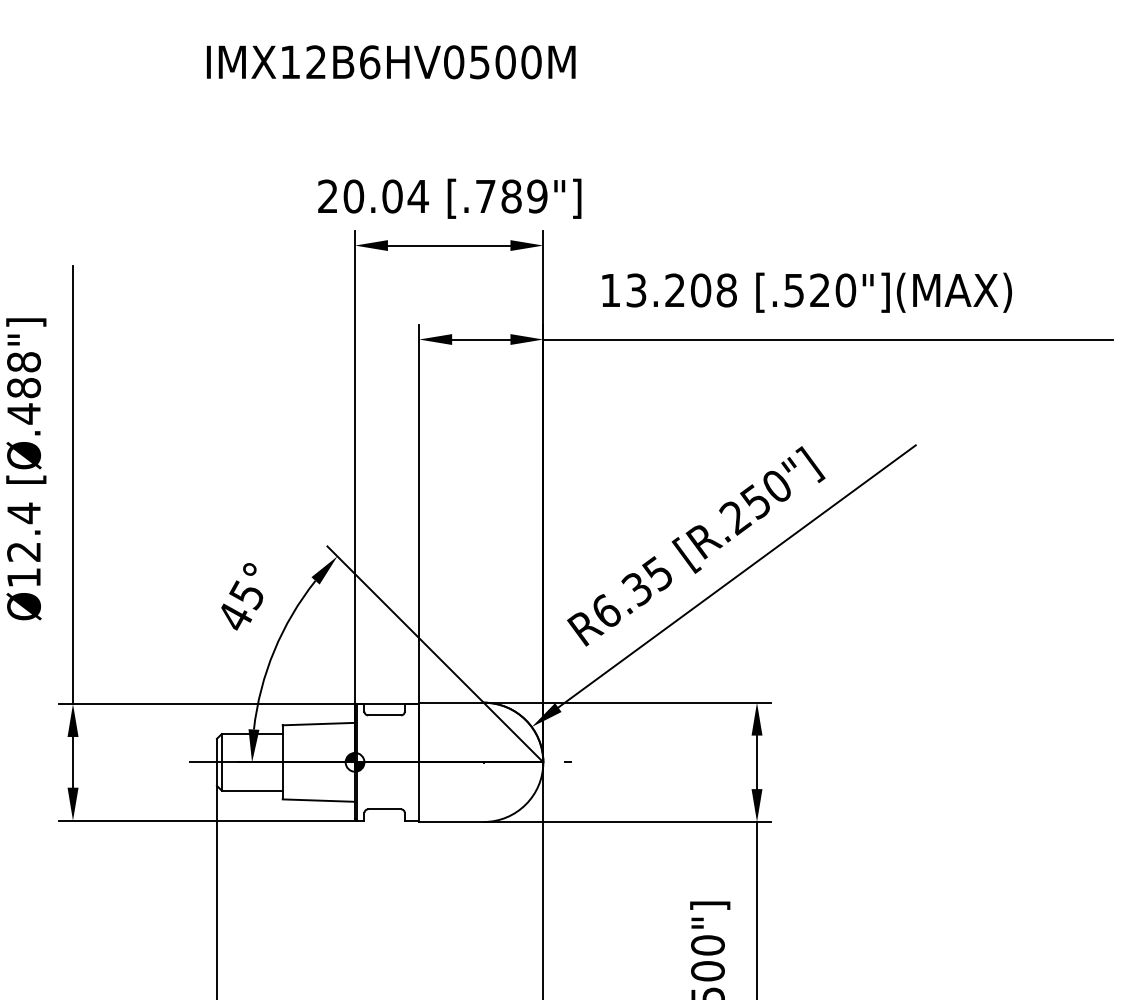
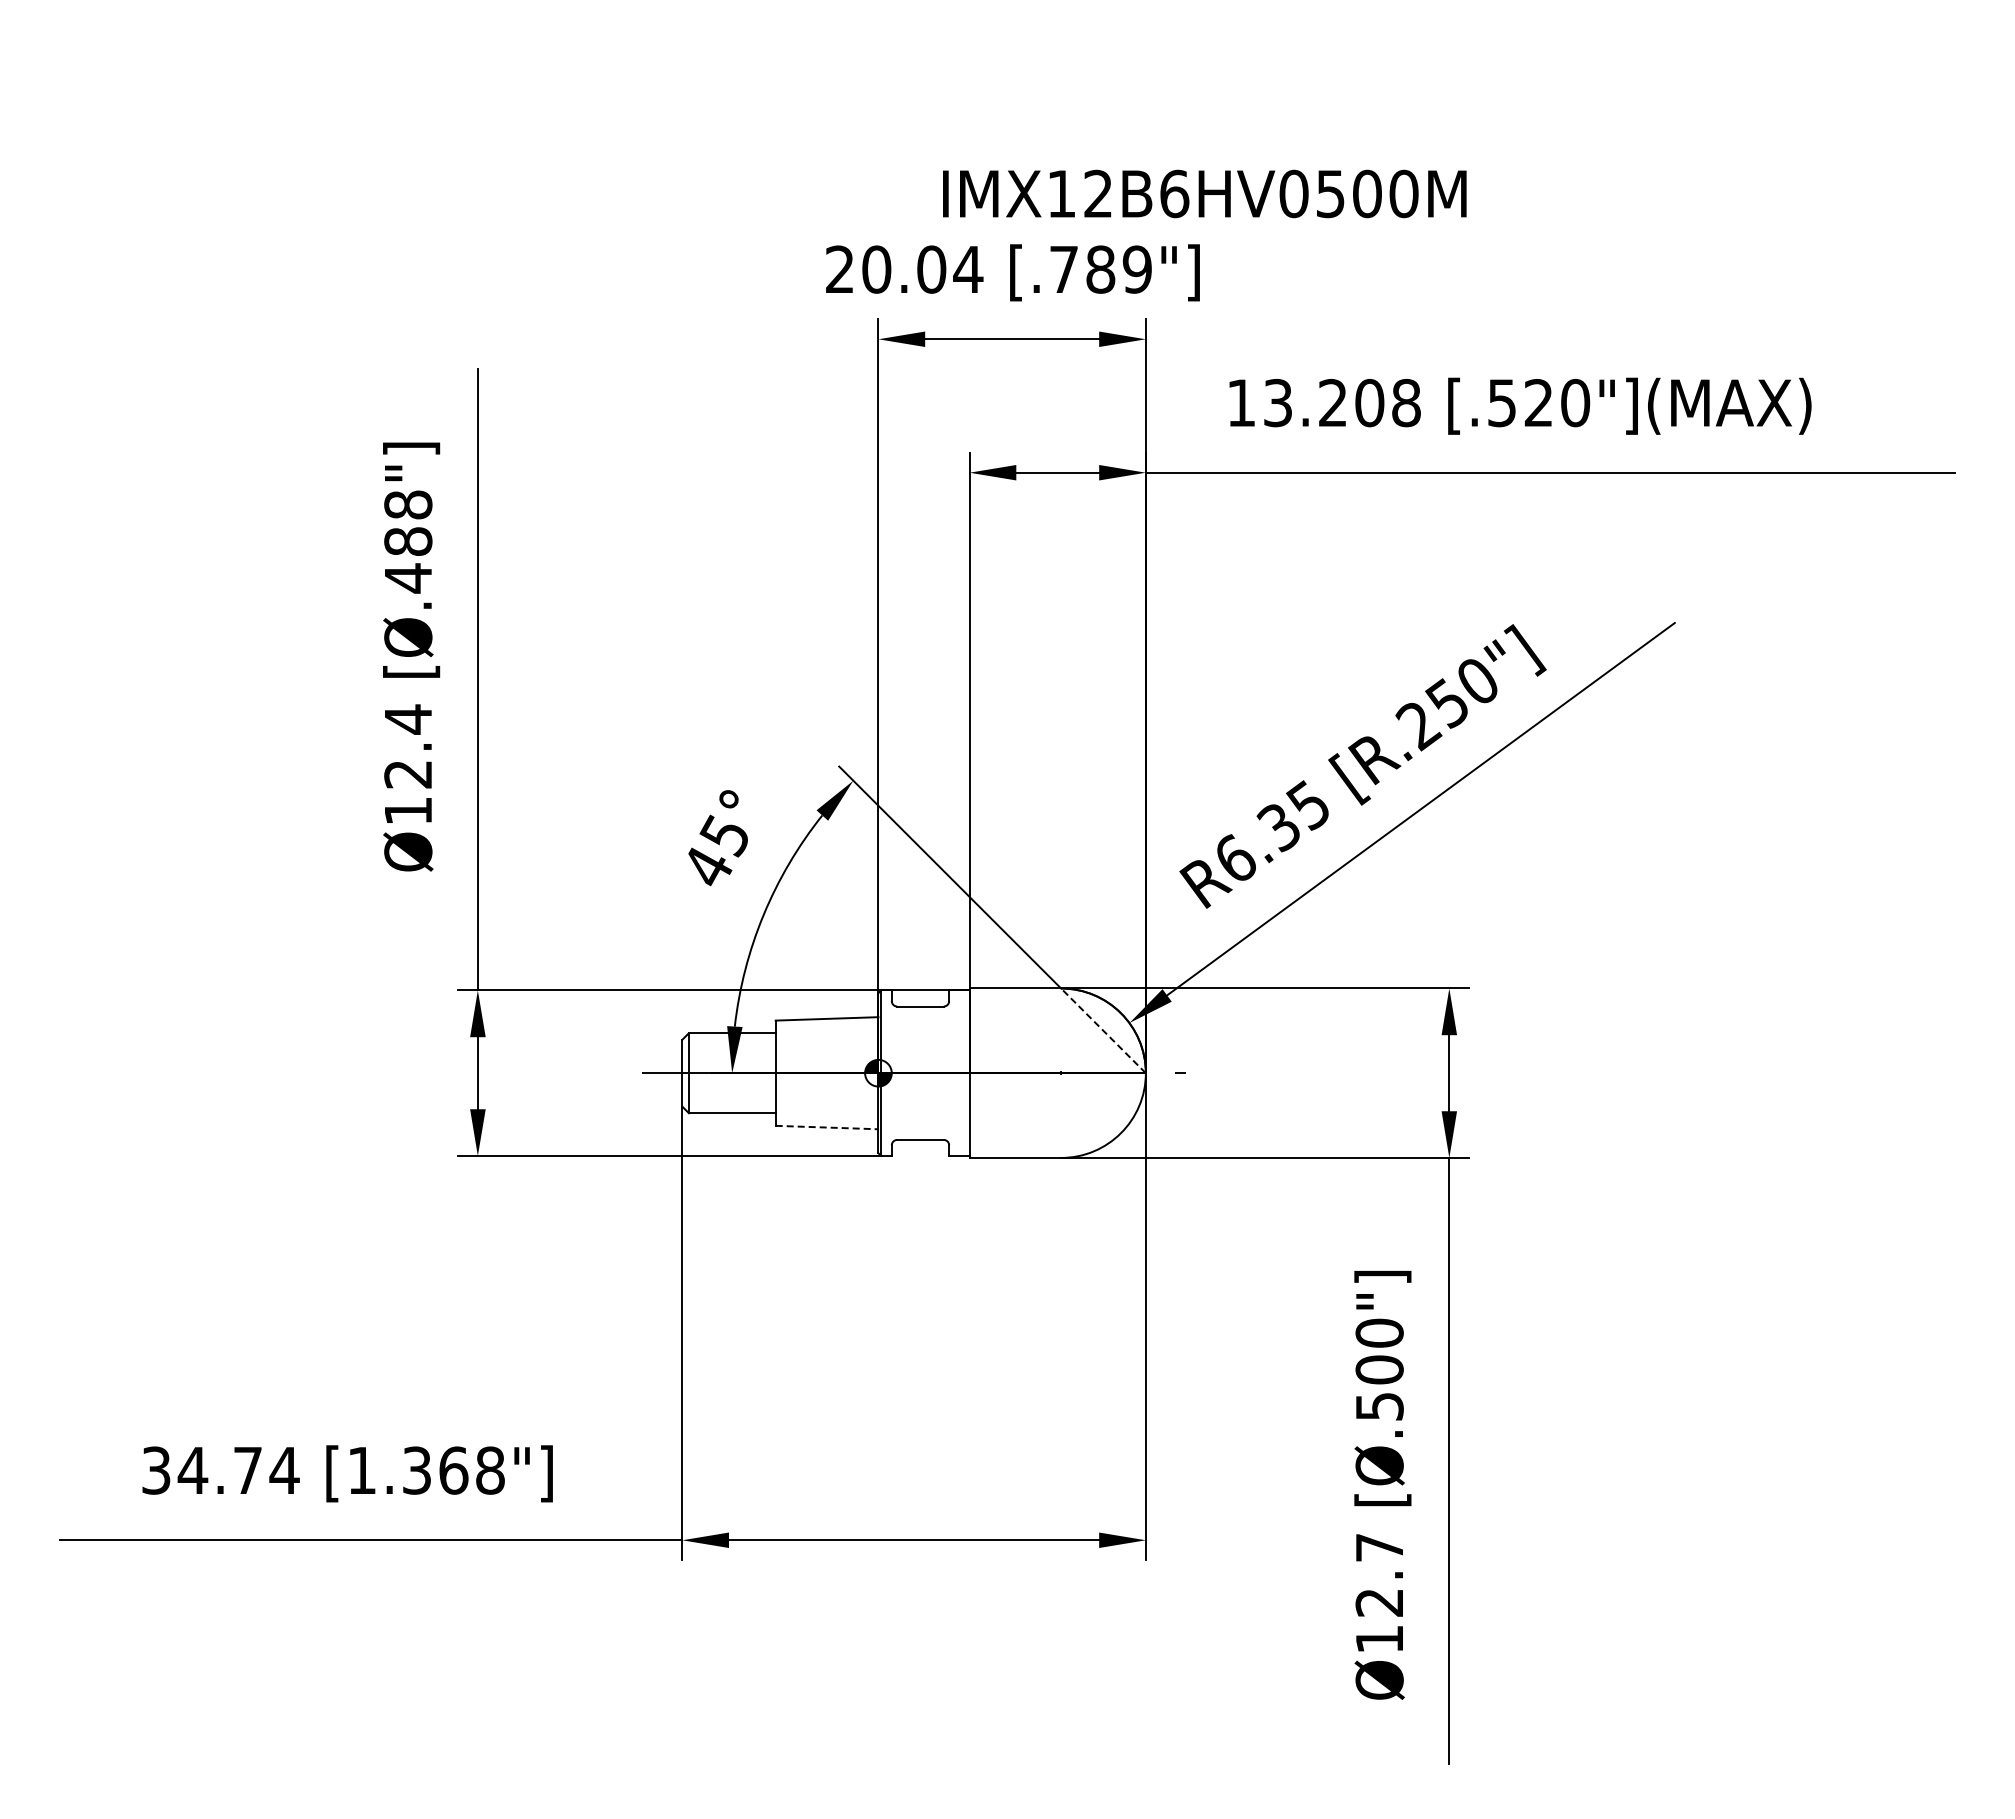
text: (391, 61) -> (1204, 193), moved
line: (513, 732) -> (1103, 1030), solid -> dashed
line: (319, 800) -> (827, 1127), solid -> dashed

